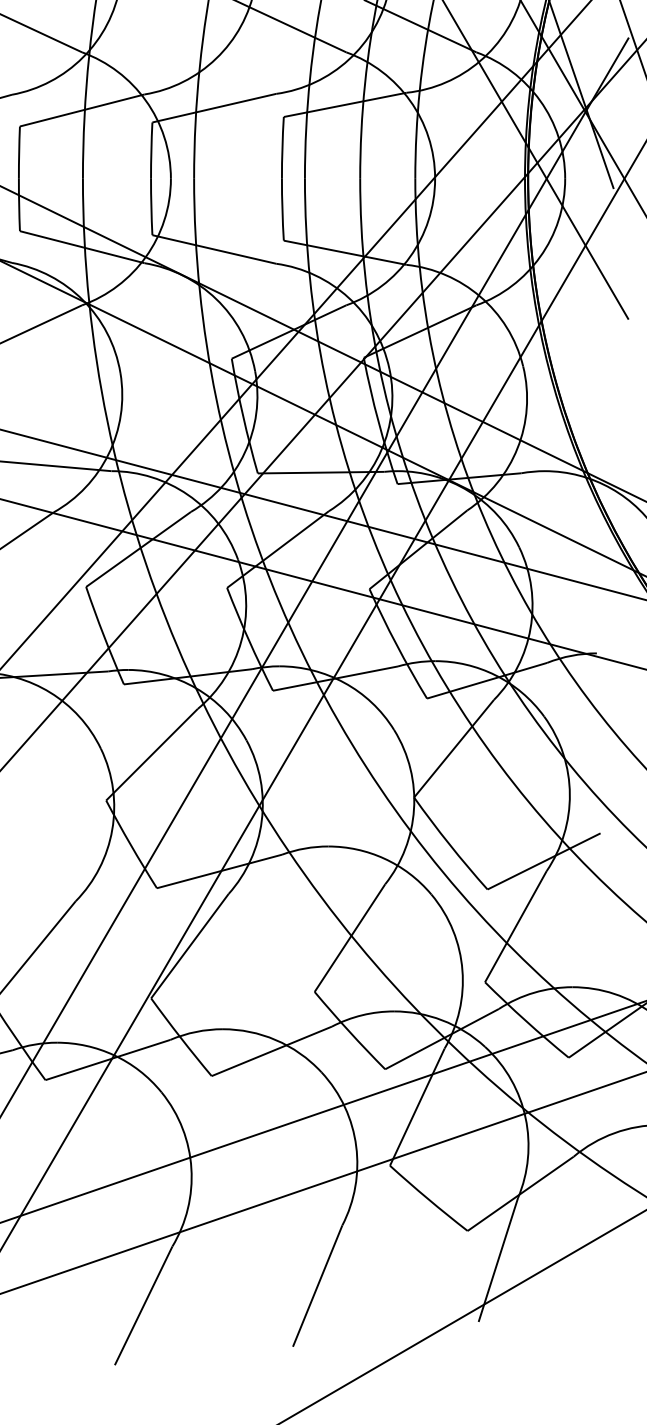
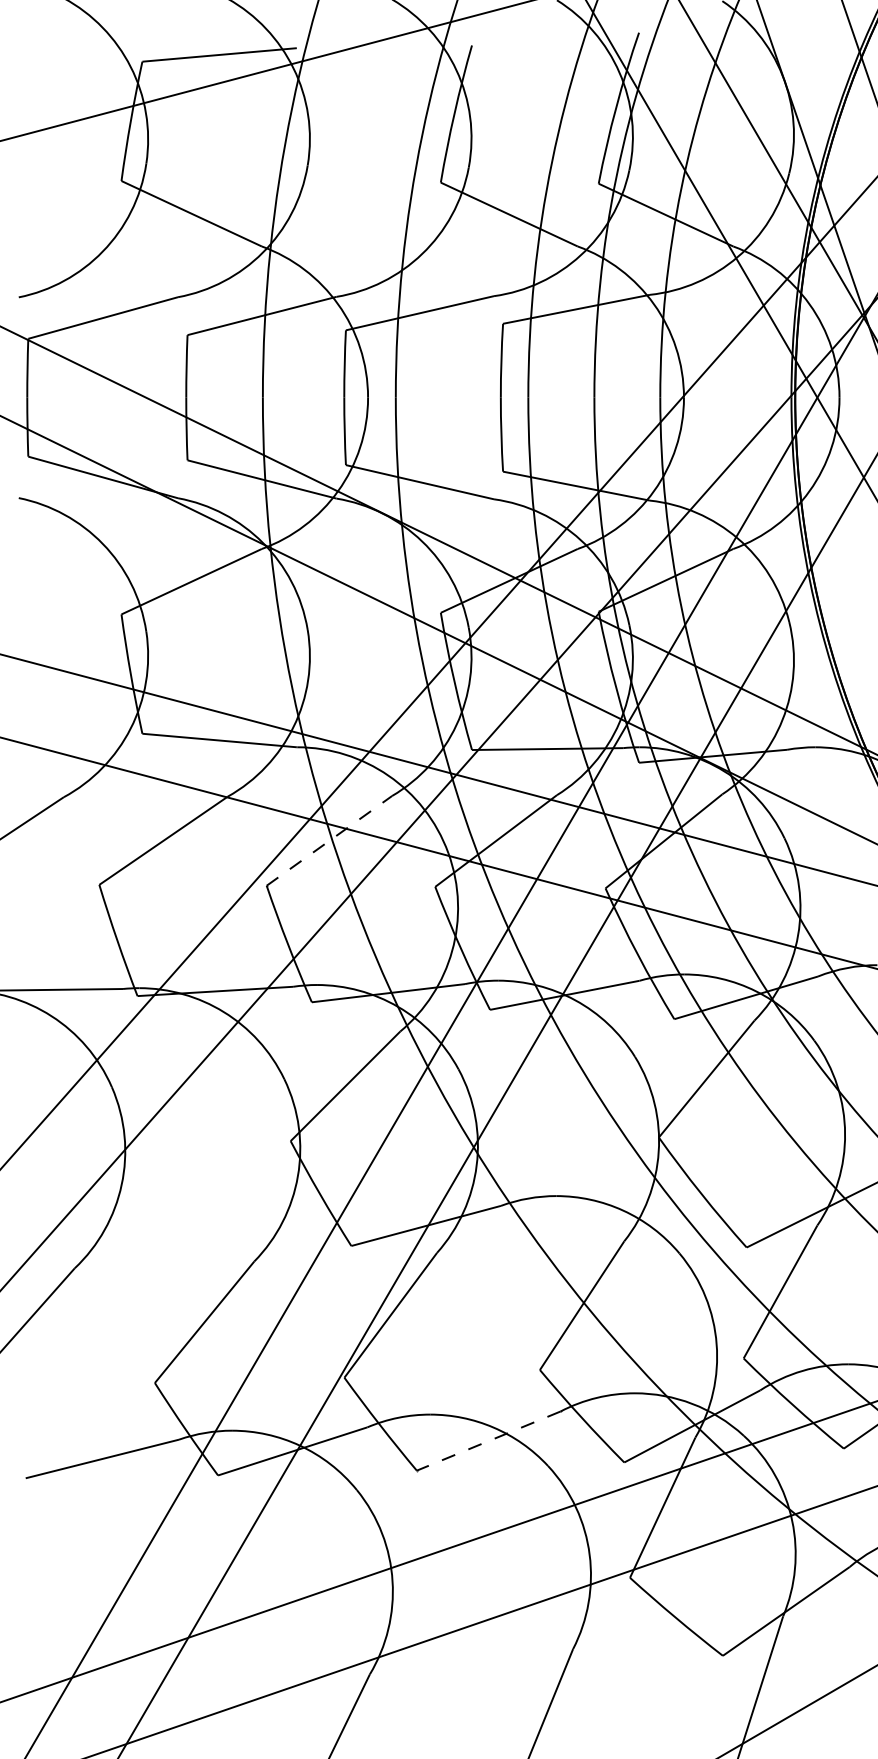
line: (138, 549) -> (329, 841), solid -> dashed
line: (271, 1051) -> (488, 1441), solid -> dashed

